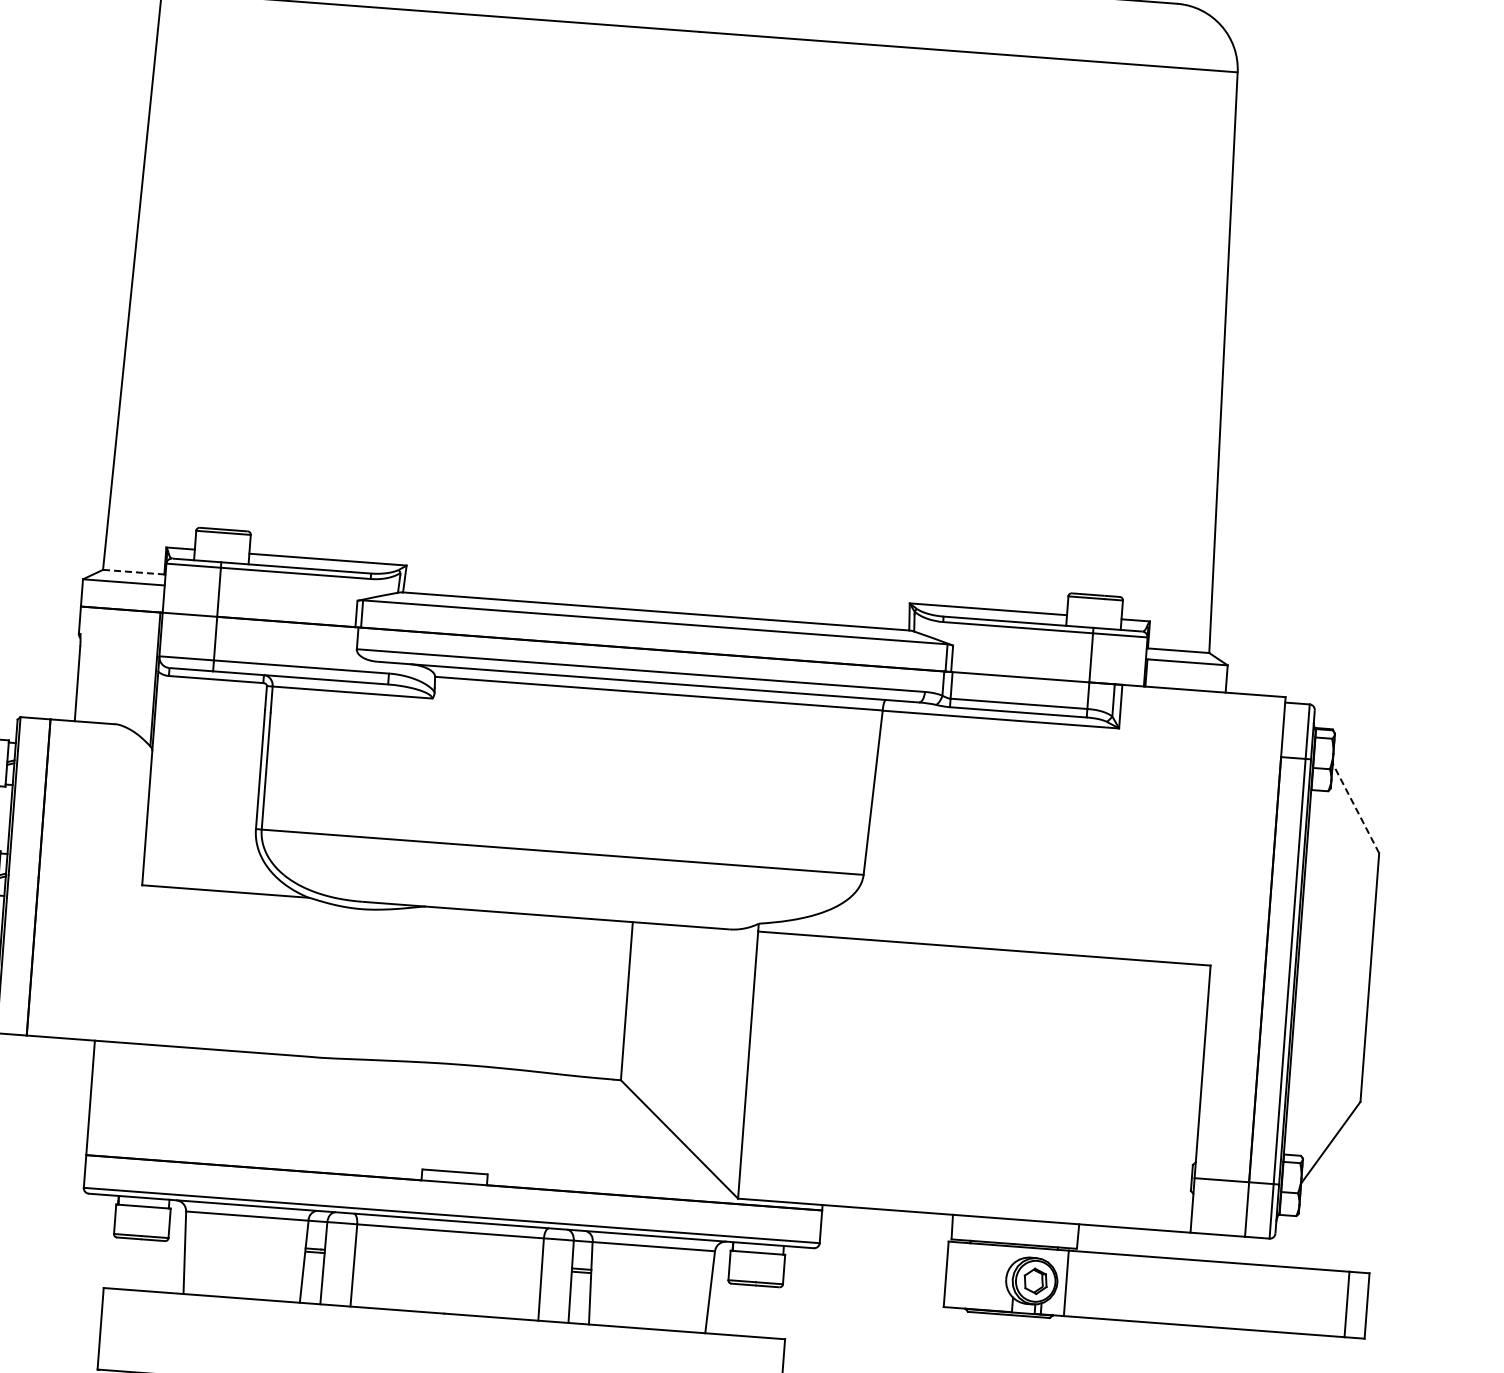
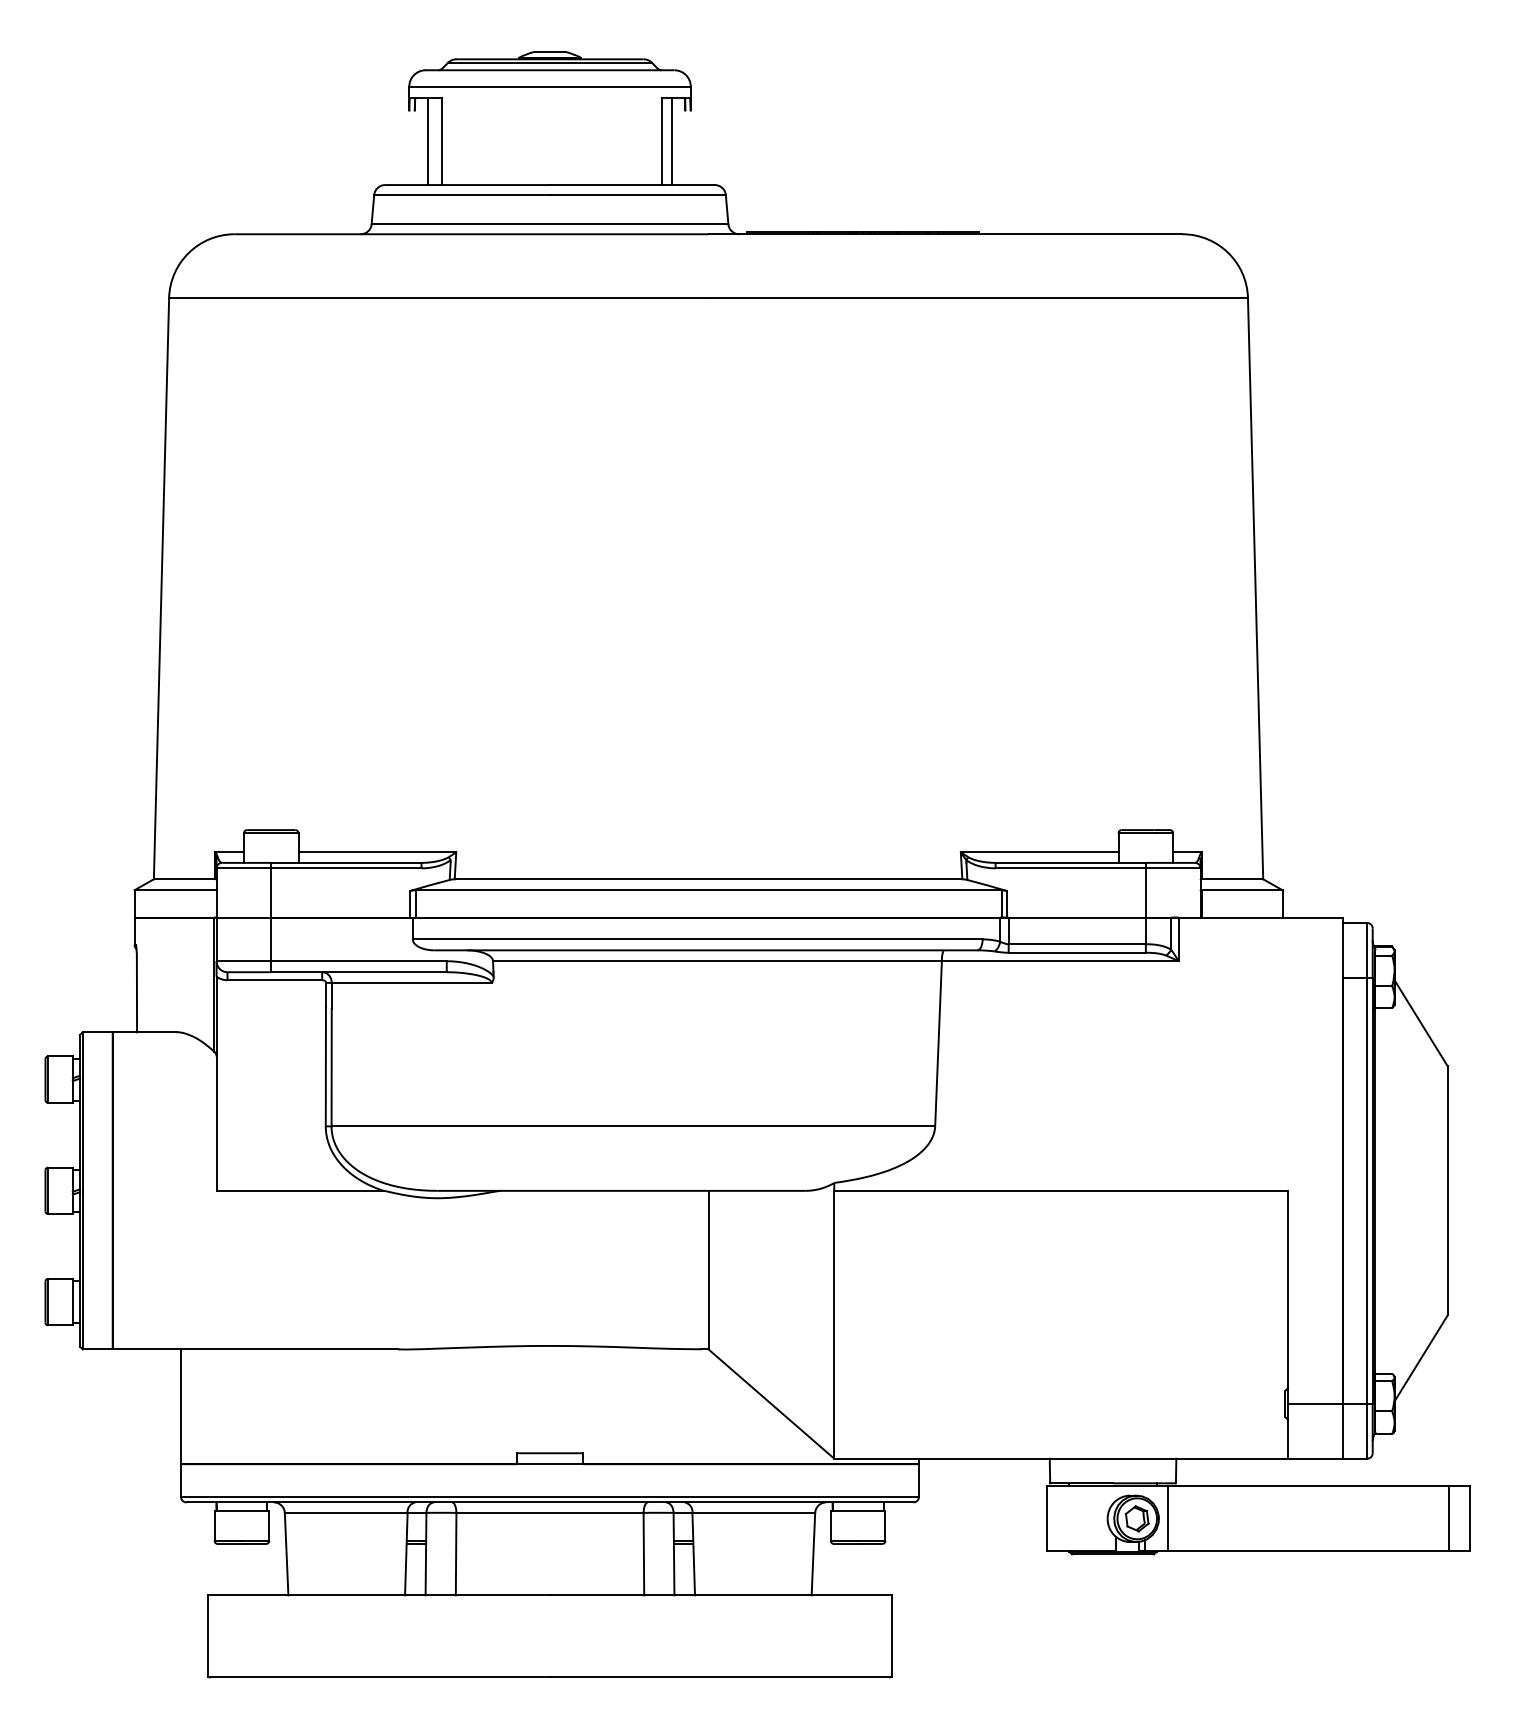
line: (133, 572) -> (184, 879), dashed -> solid
line: (1356, 808) -> (1421, 1023), dashed -> solid

